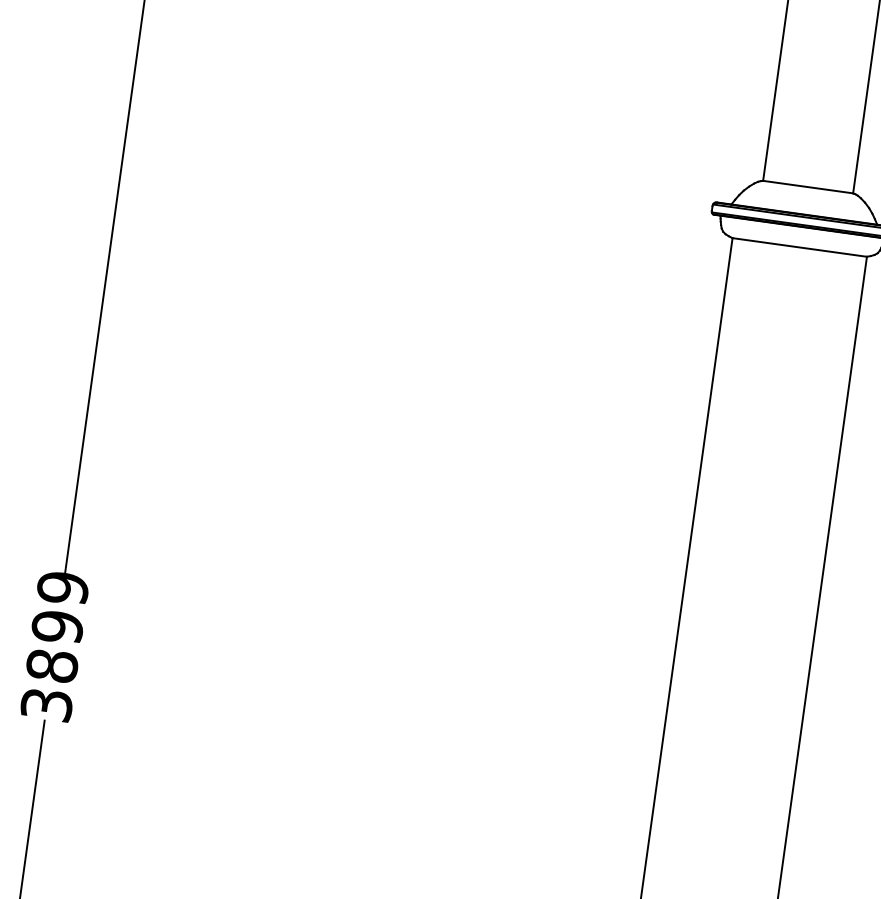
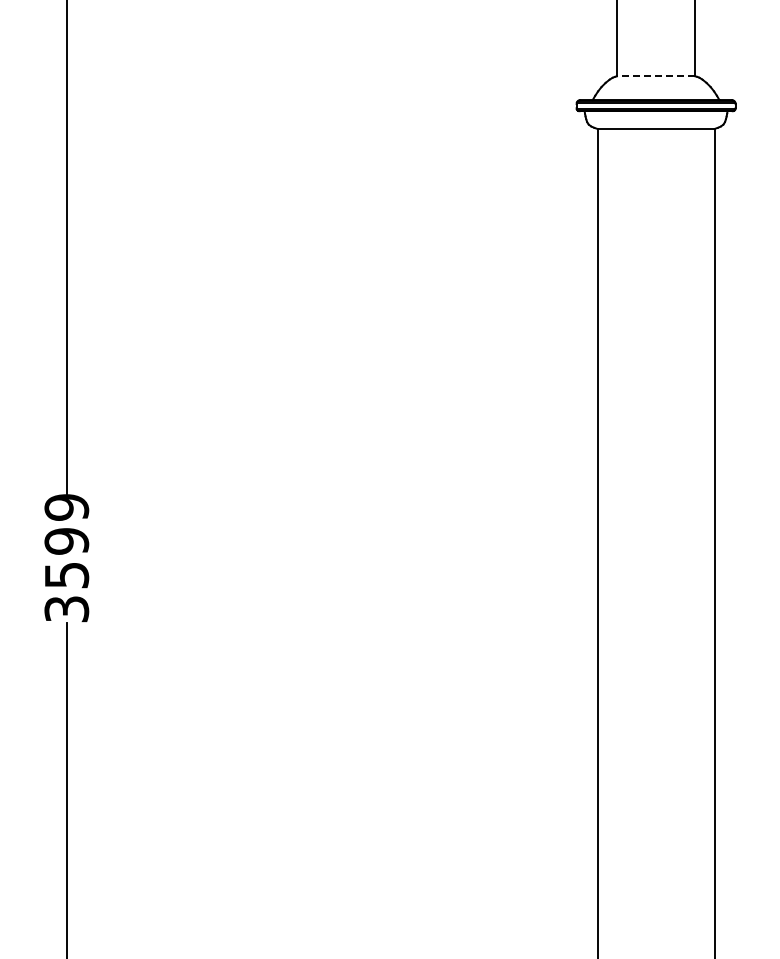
line: (807, 187) -> (655, 76), solid -> dashed
text: (51, 666) -> (66, 575), 3899 -> 3599

